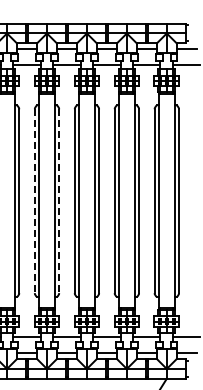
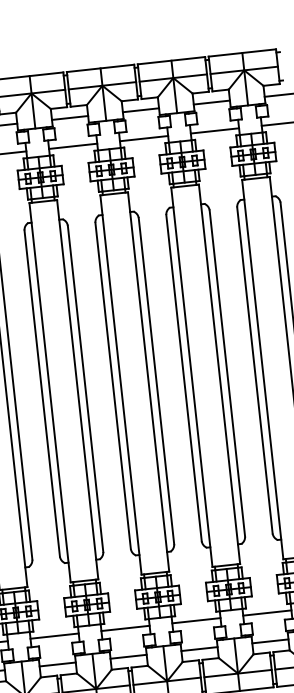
line: (34, 201) -> (41, 394), dashed -> solid
line: (59, 201) -> (86, 389), dashed -> solid

